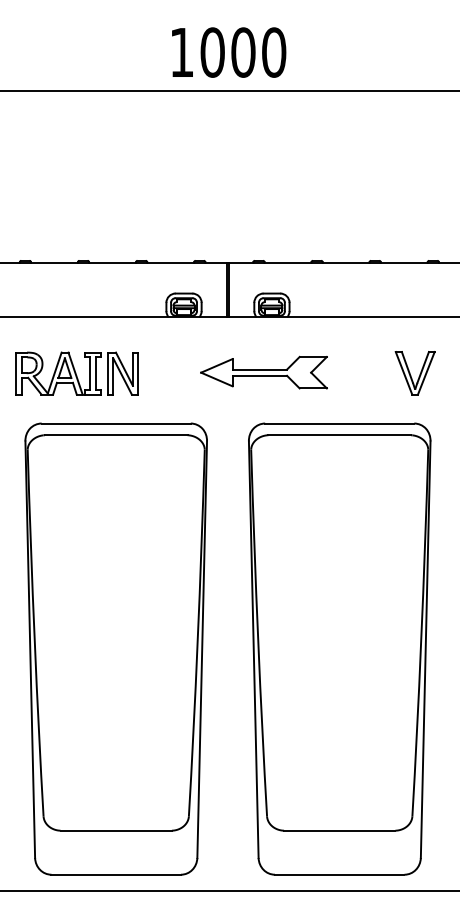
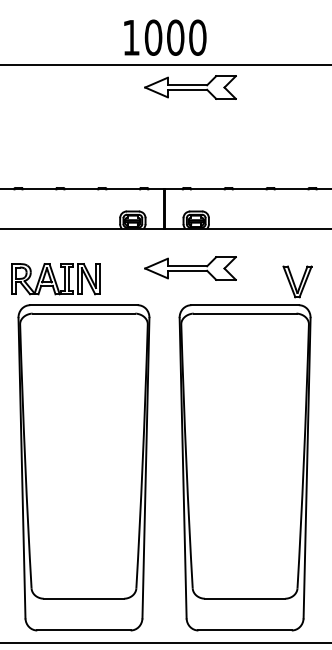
part: (263, 121) -> (190, 87), added
part: (415, 372) -> (297, 281), moved
part: (76, 374) -> (55, 279), moved

